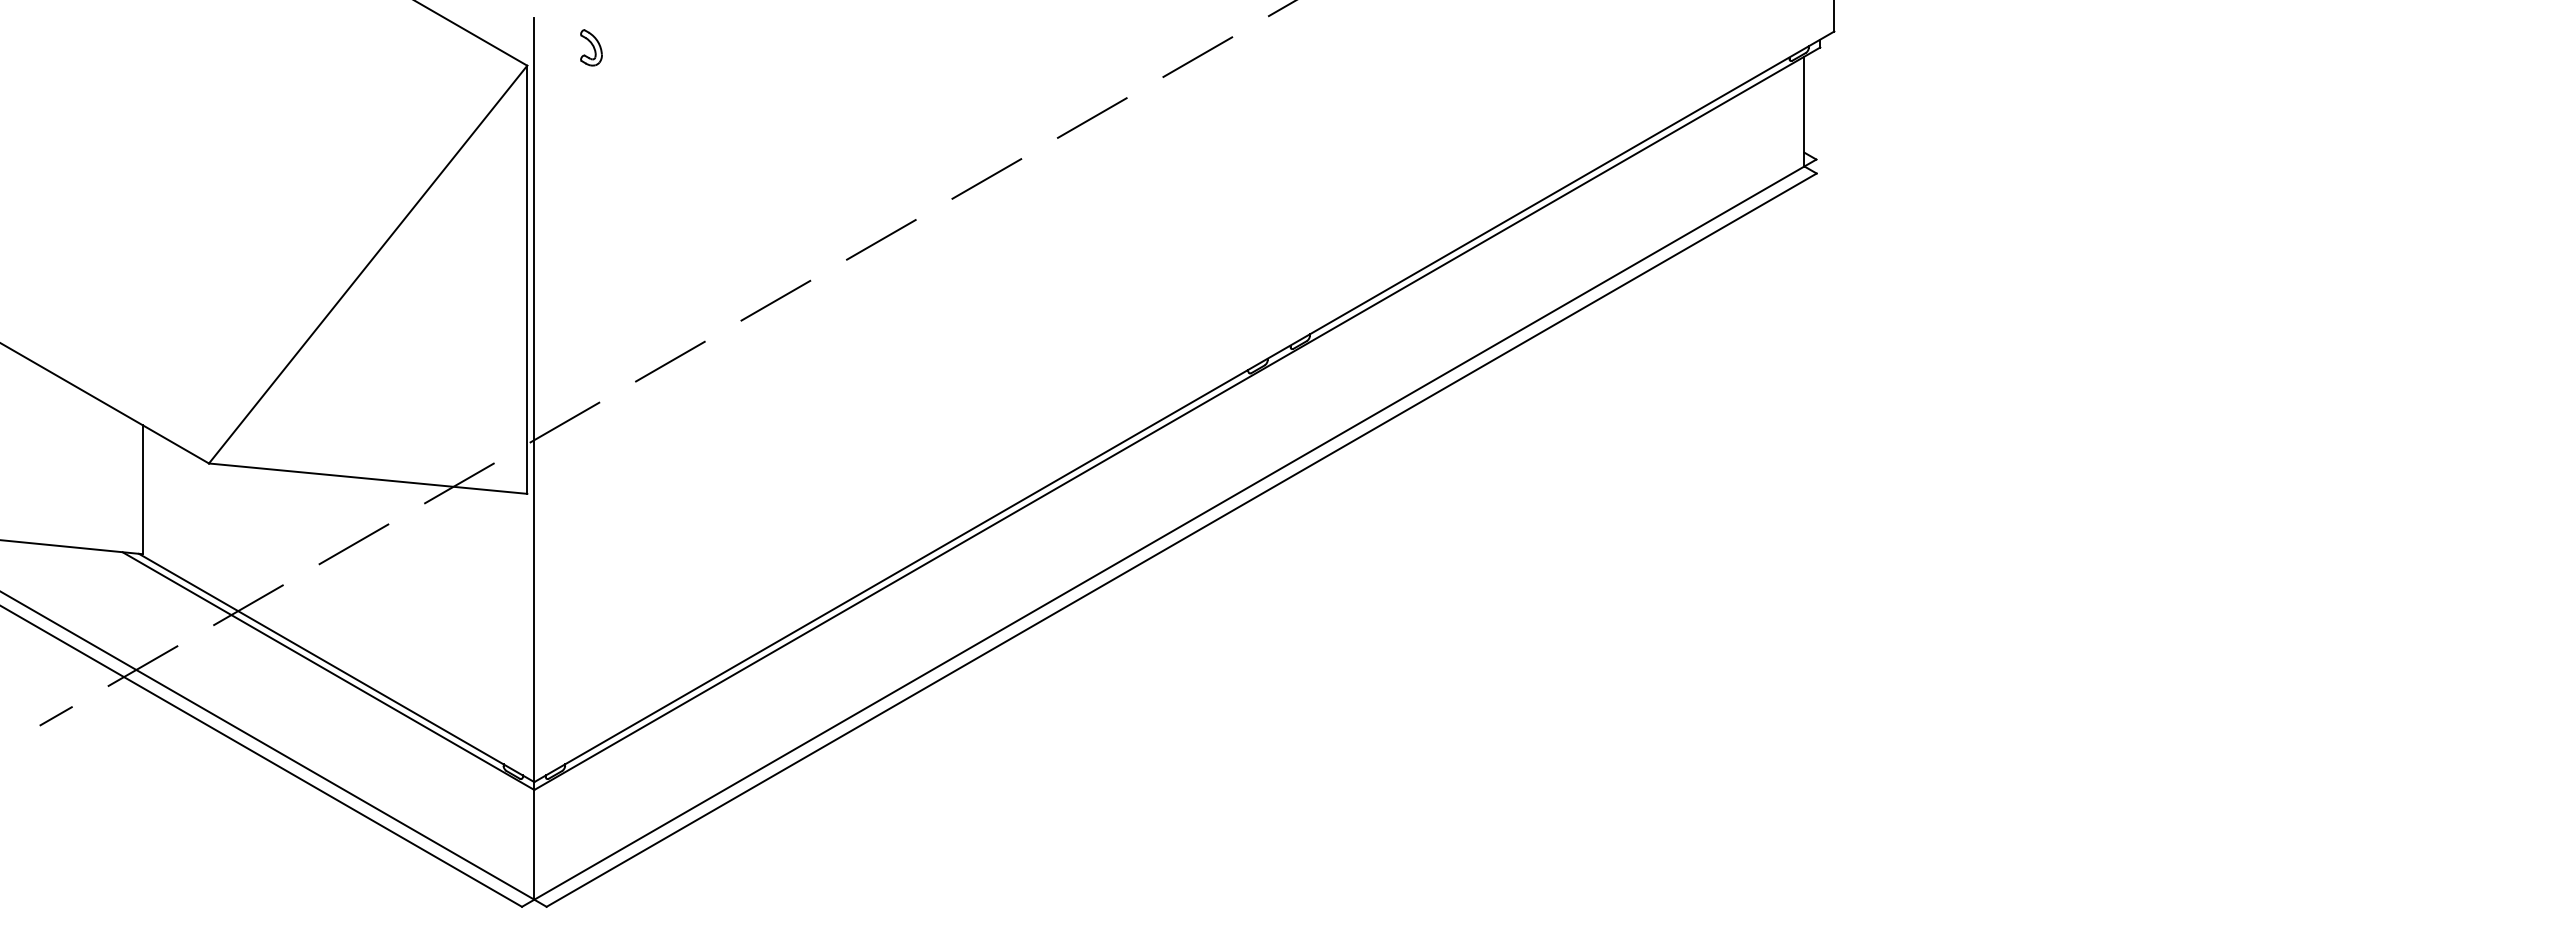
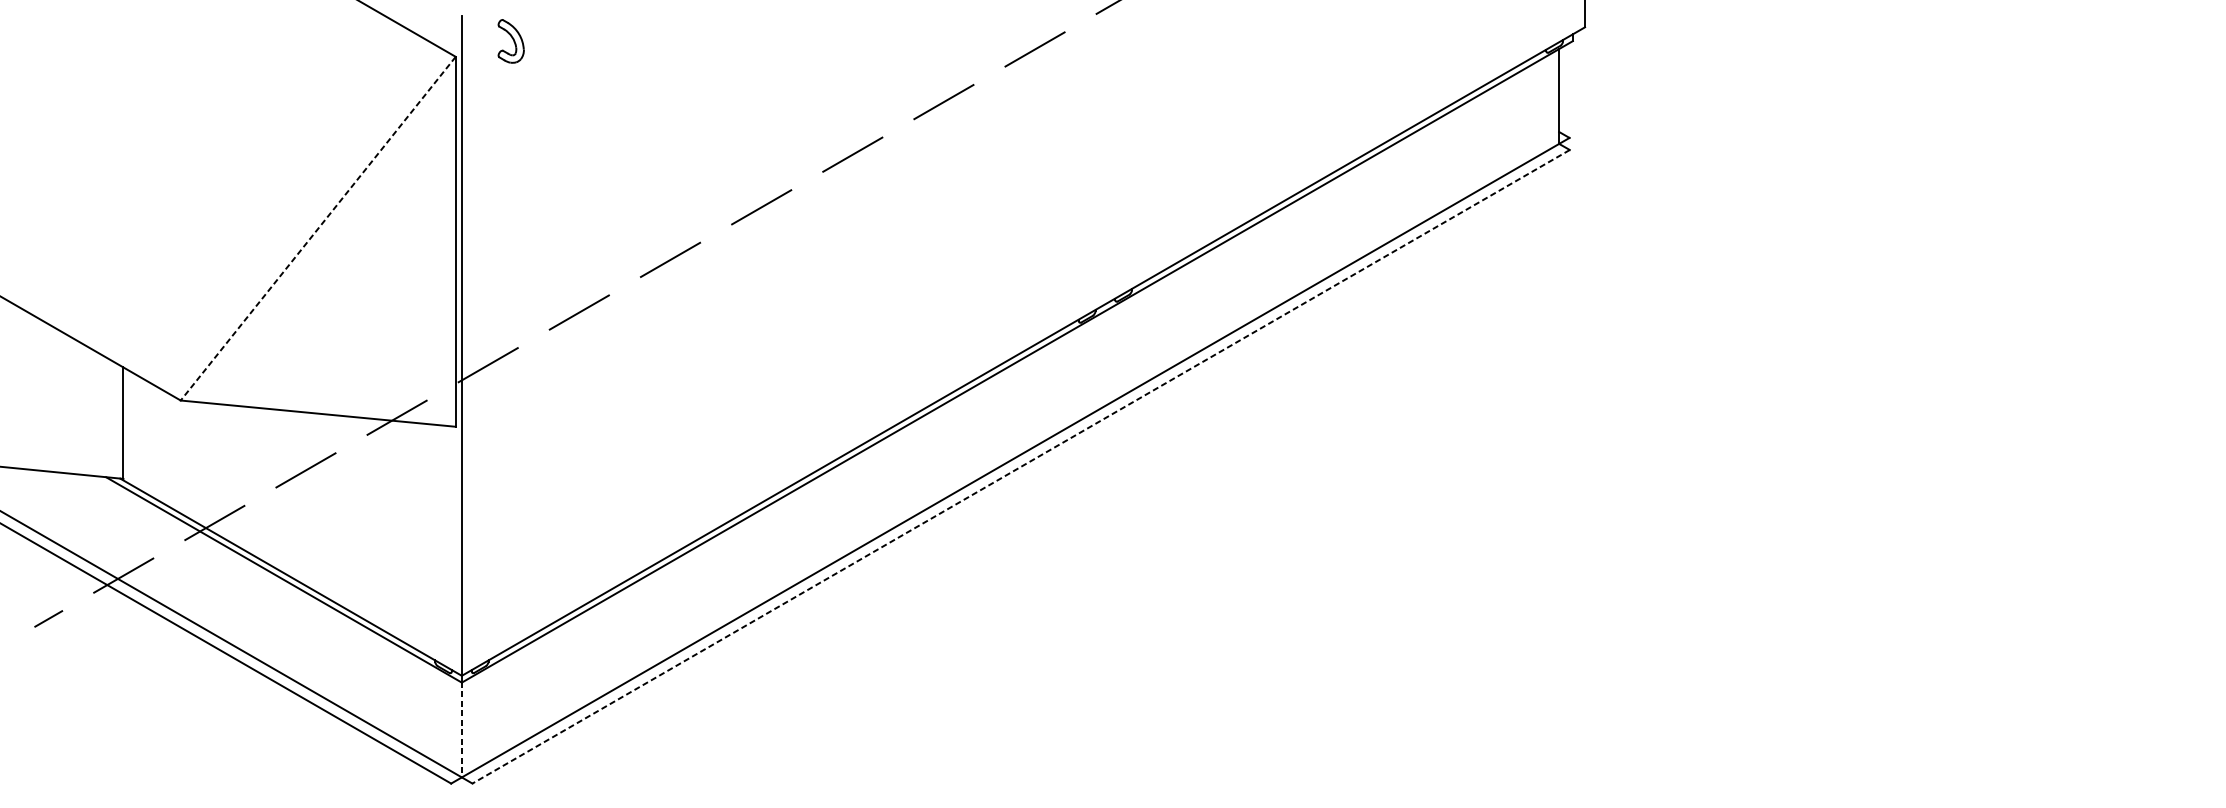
part: (591, 47) -> (511, 41), size x1.4
line: (368, 264) -> (318, 228), solid -> dashed
line: (1181, 540) -> (1020, 467), solid -> dashed
line: (534, 844) -> (461, 729), solid -> dashed

